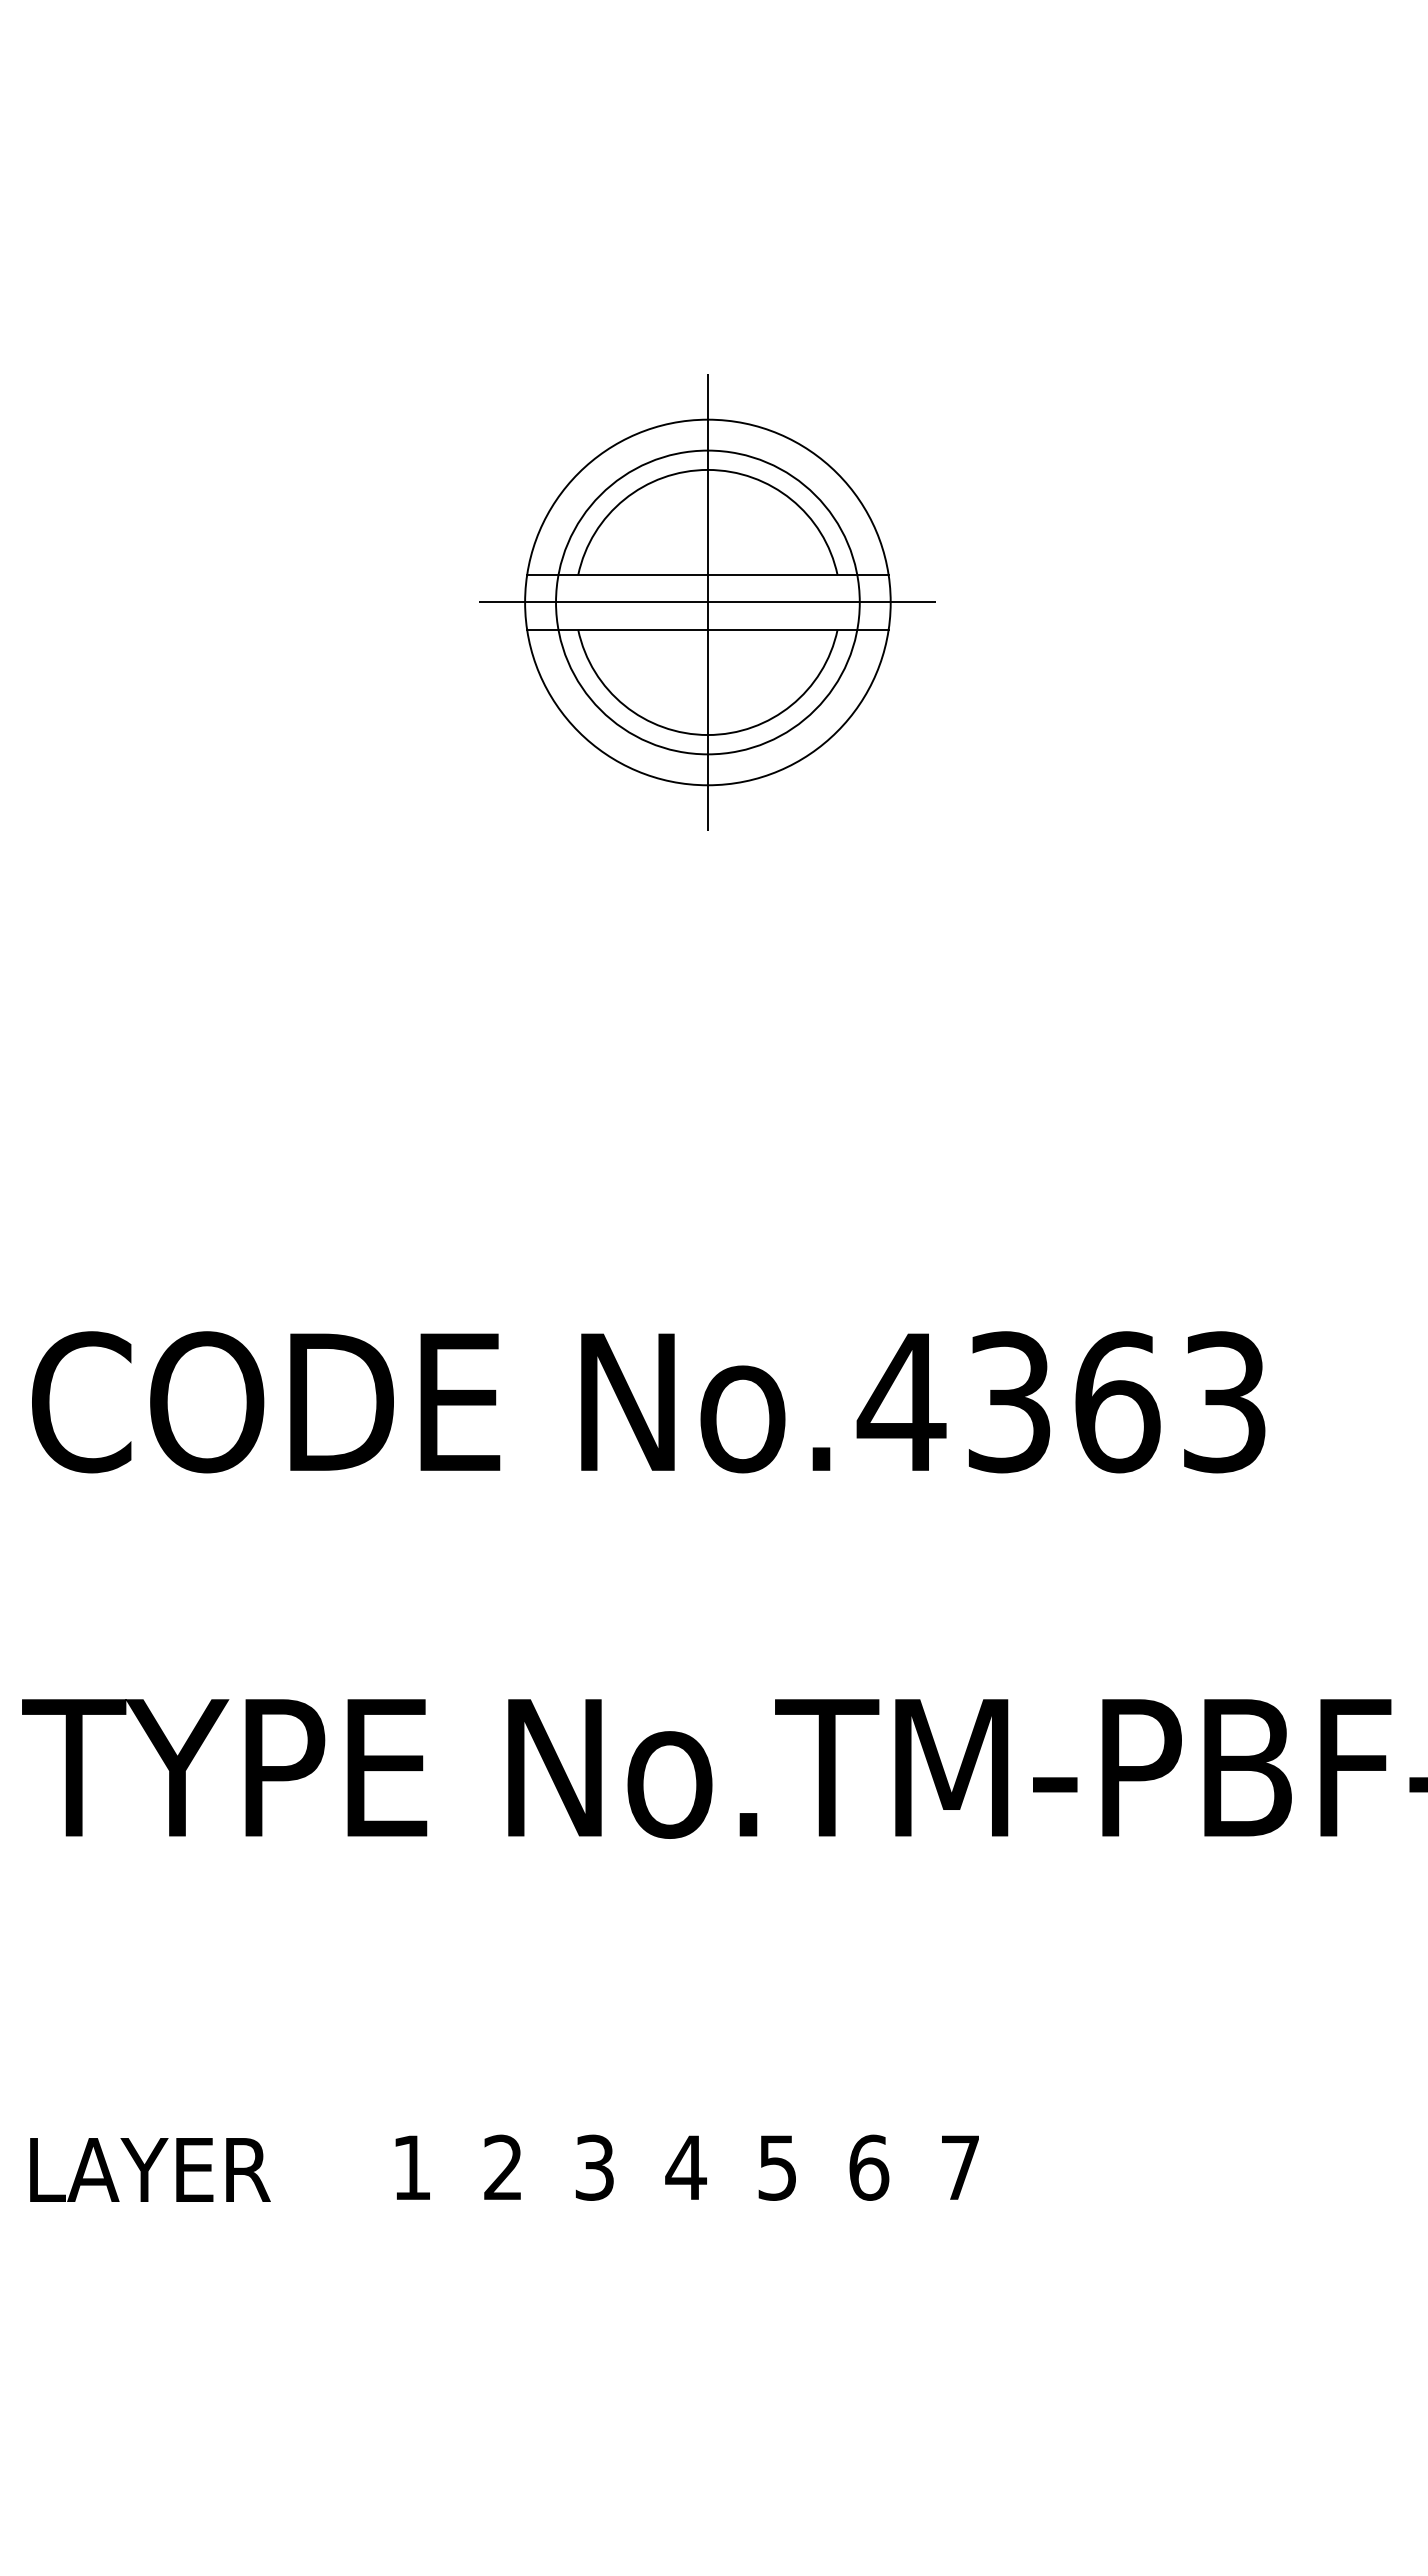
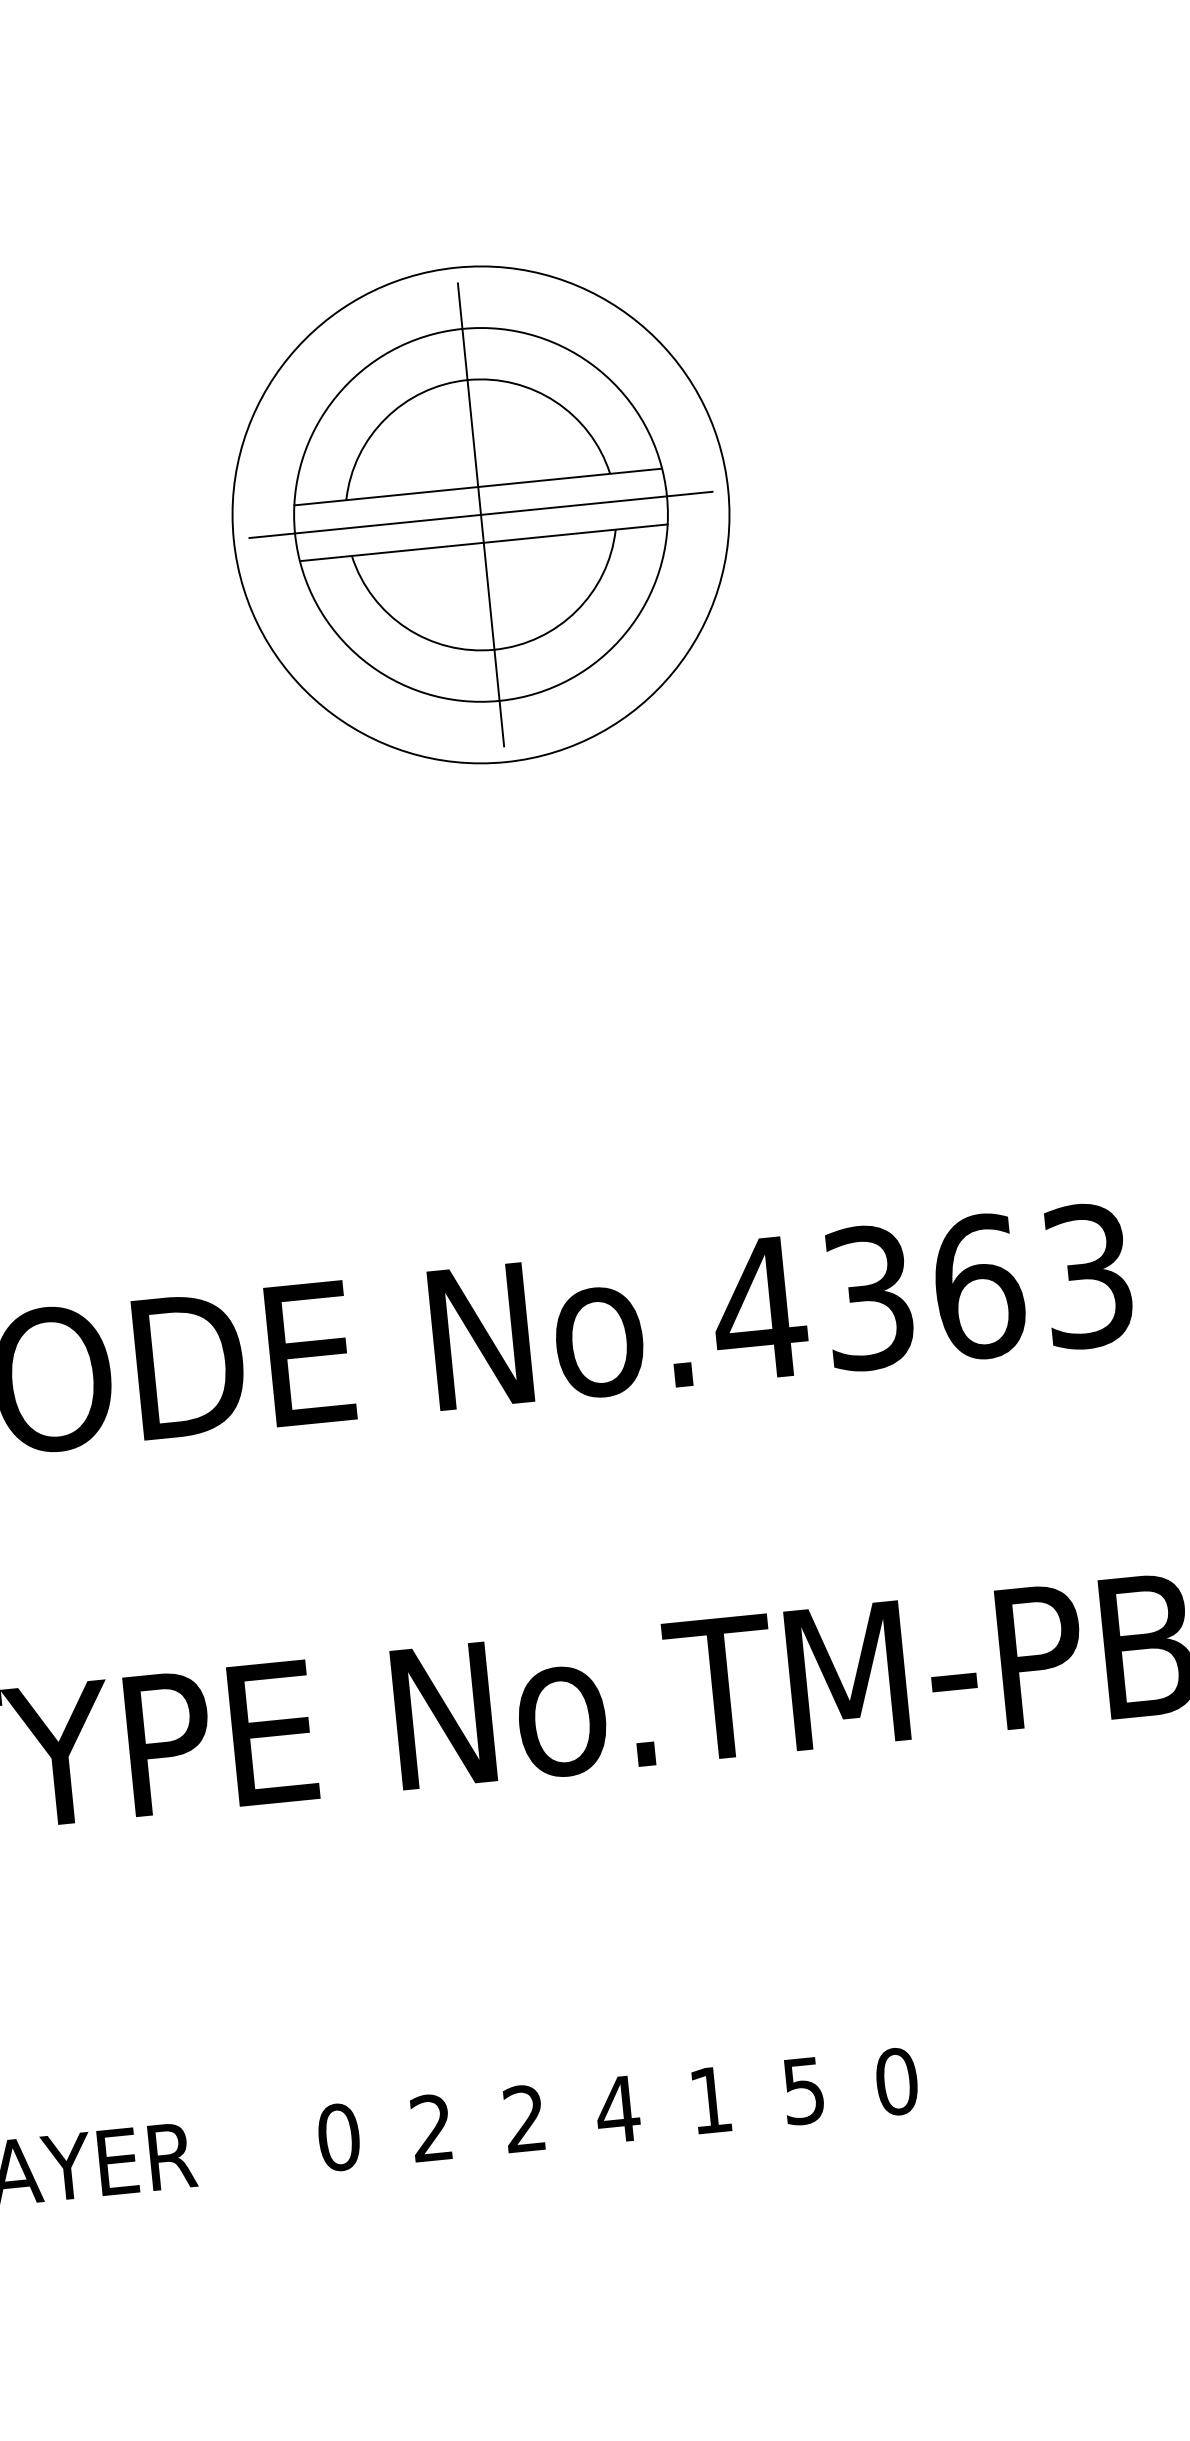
circle: (707, 602) -> (480, 514), size x1.6
text: (411, 2167) -> (338, 2137), 1 -> 0
text: (594, 2167) -> (524, 2118), 3 -> 2
text: (776, 2167) -> (709, 2100), 5 -> 1
text: (869, 2167) -> (804, 2090), 6 -> 5
text: (960, 2167) -> (896, 2081), 7 -> 0

